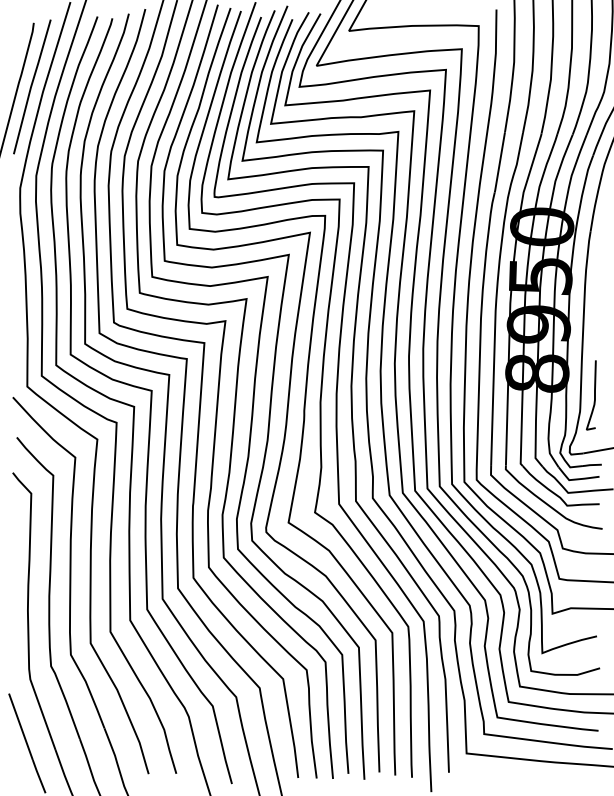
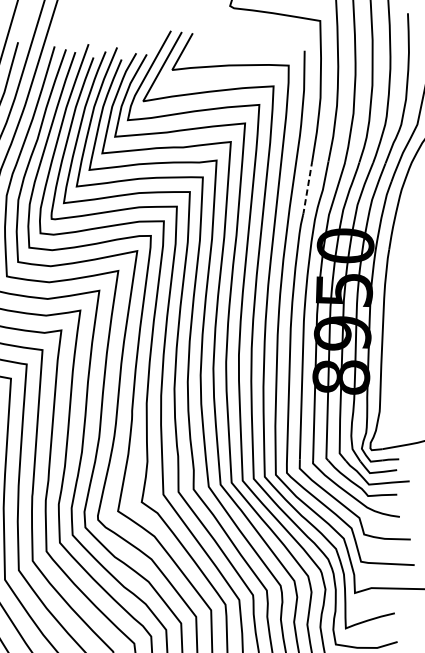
line: (499, 162) -> (307, 188), solid -> dashed
curve: (594, 395) -> (392, 397), removed

